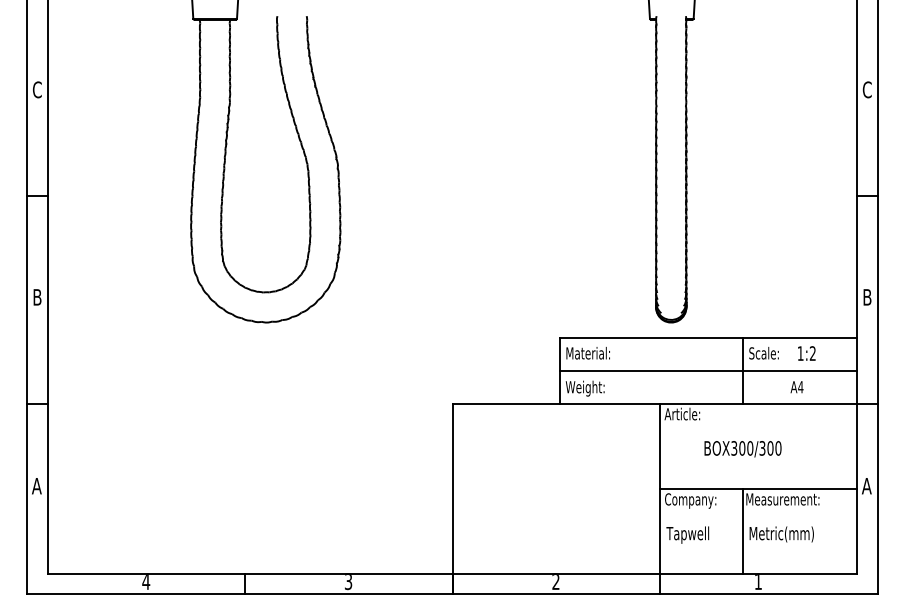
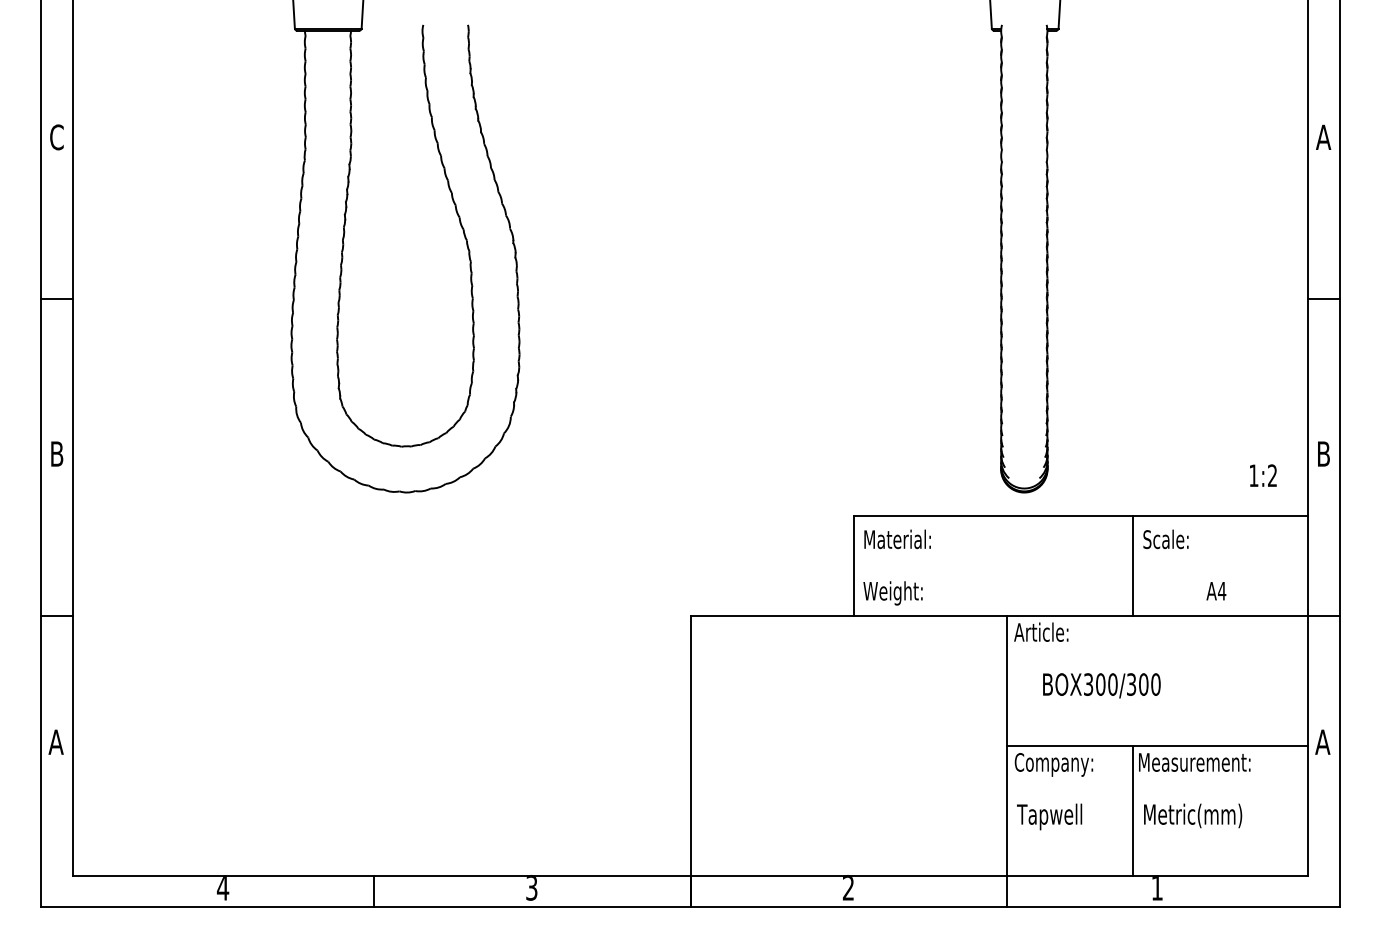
text: (867, 89) -> (1323, 136), C -> A
text: (806, 353) -> (1262, 475), moved
line: (708, 370) -> (1081, 565), removed
text: (742, 449) -> (1101, 686), moved

